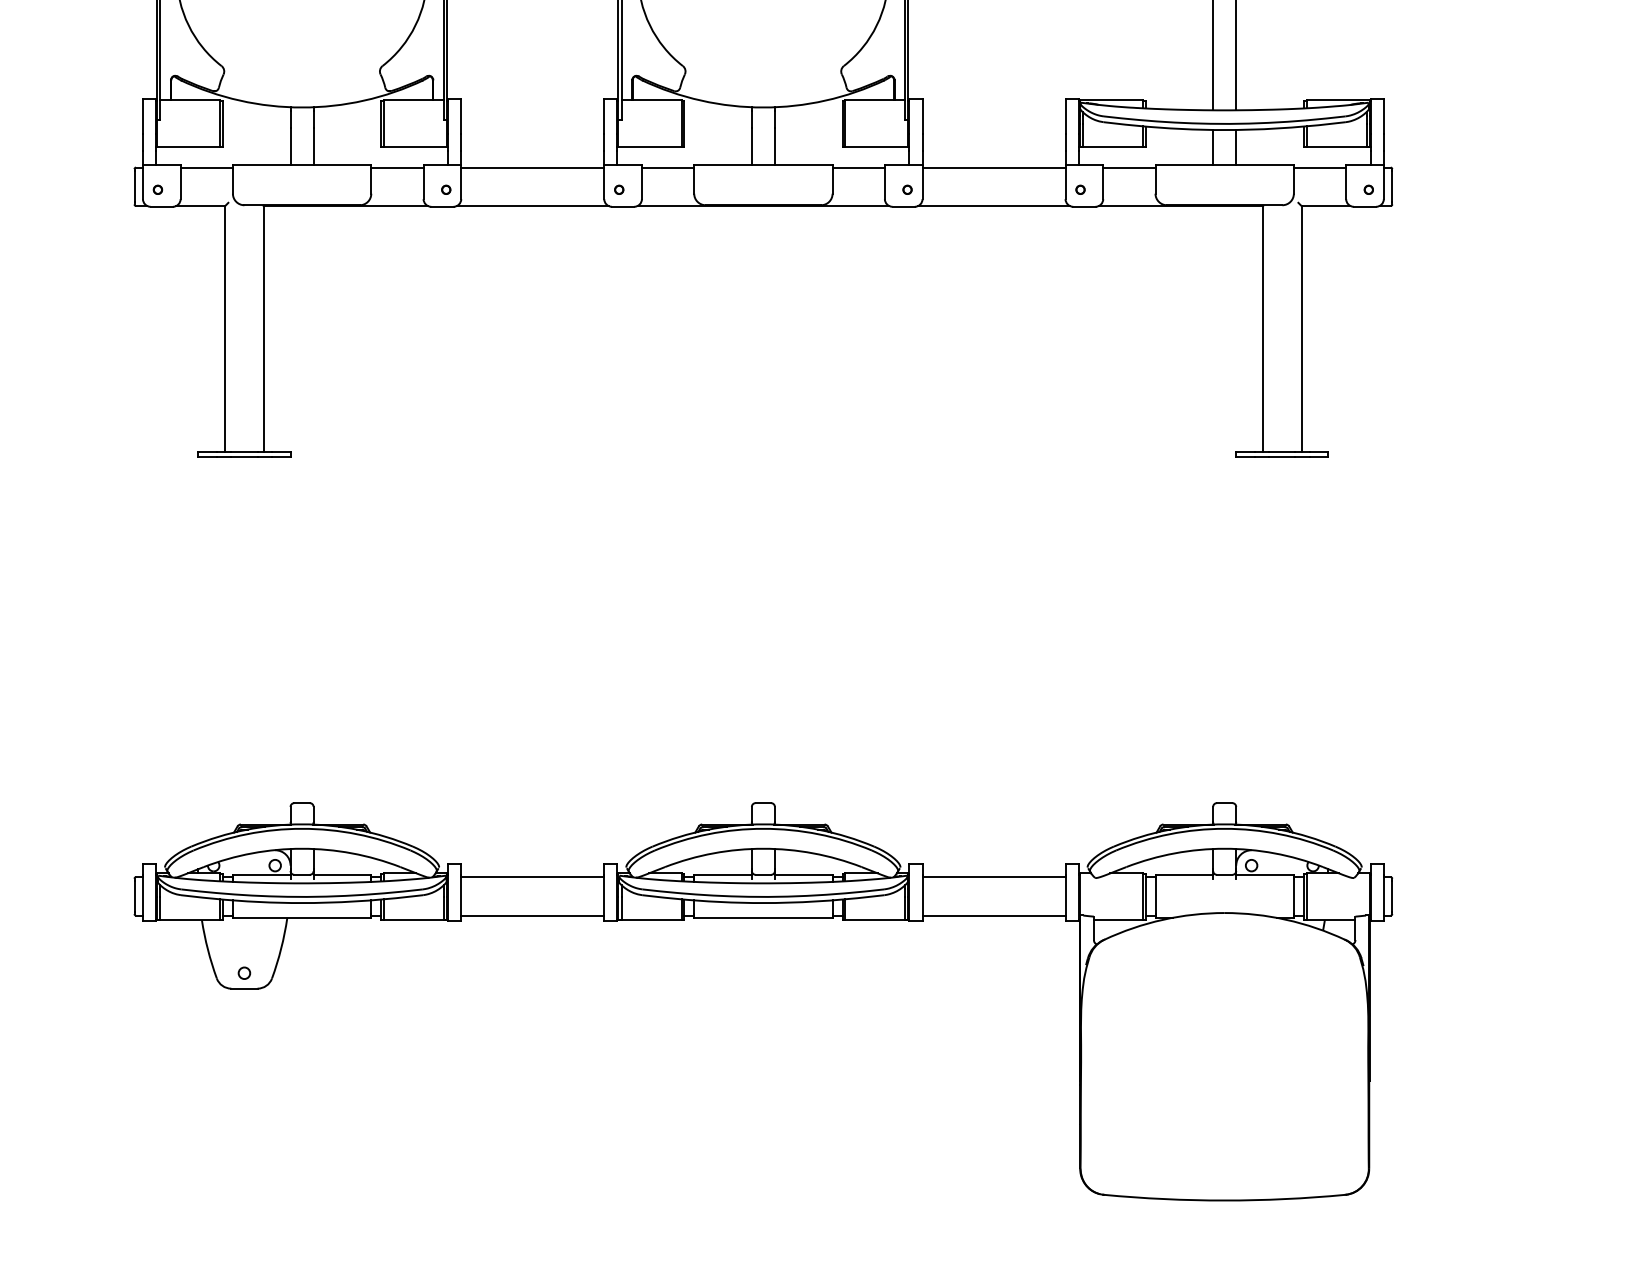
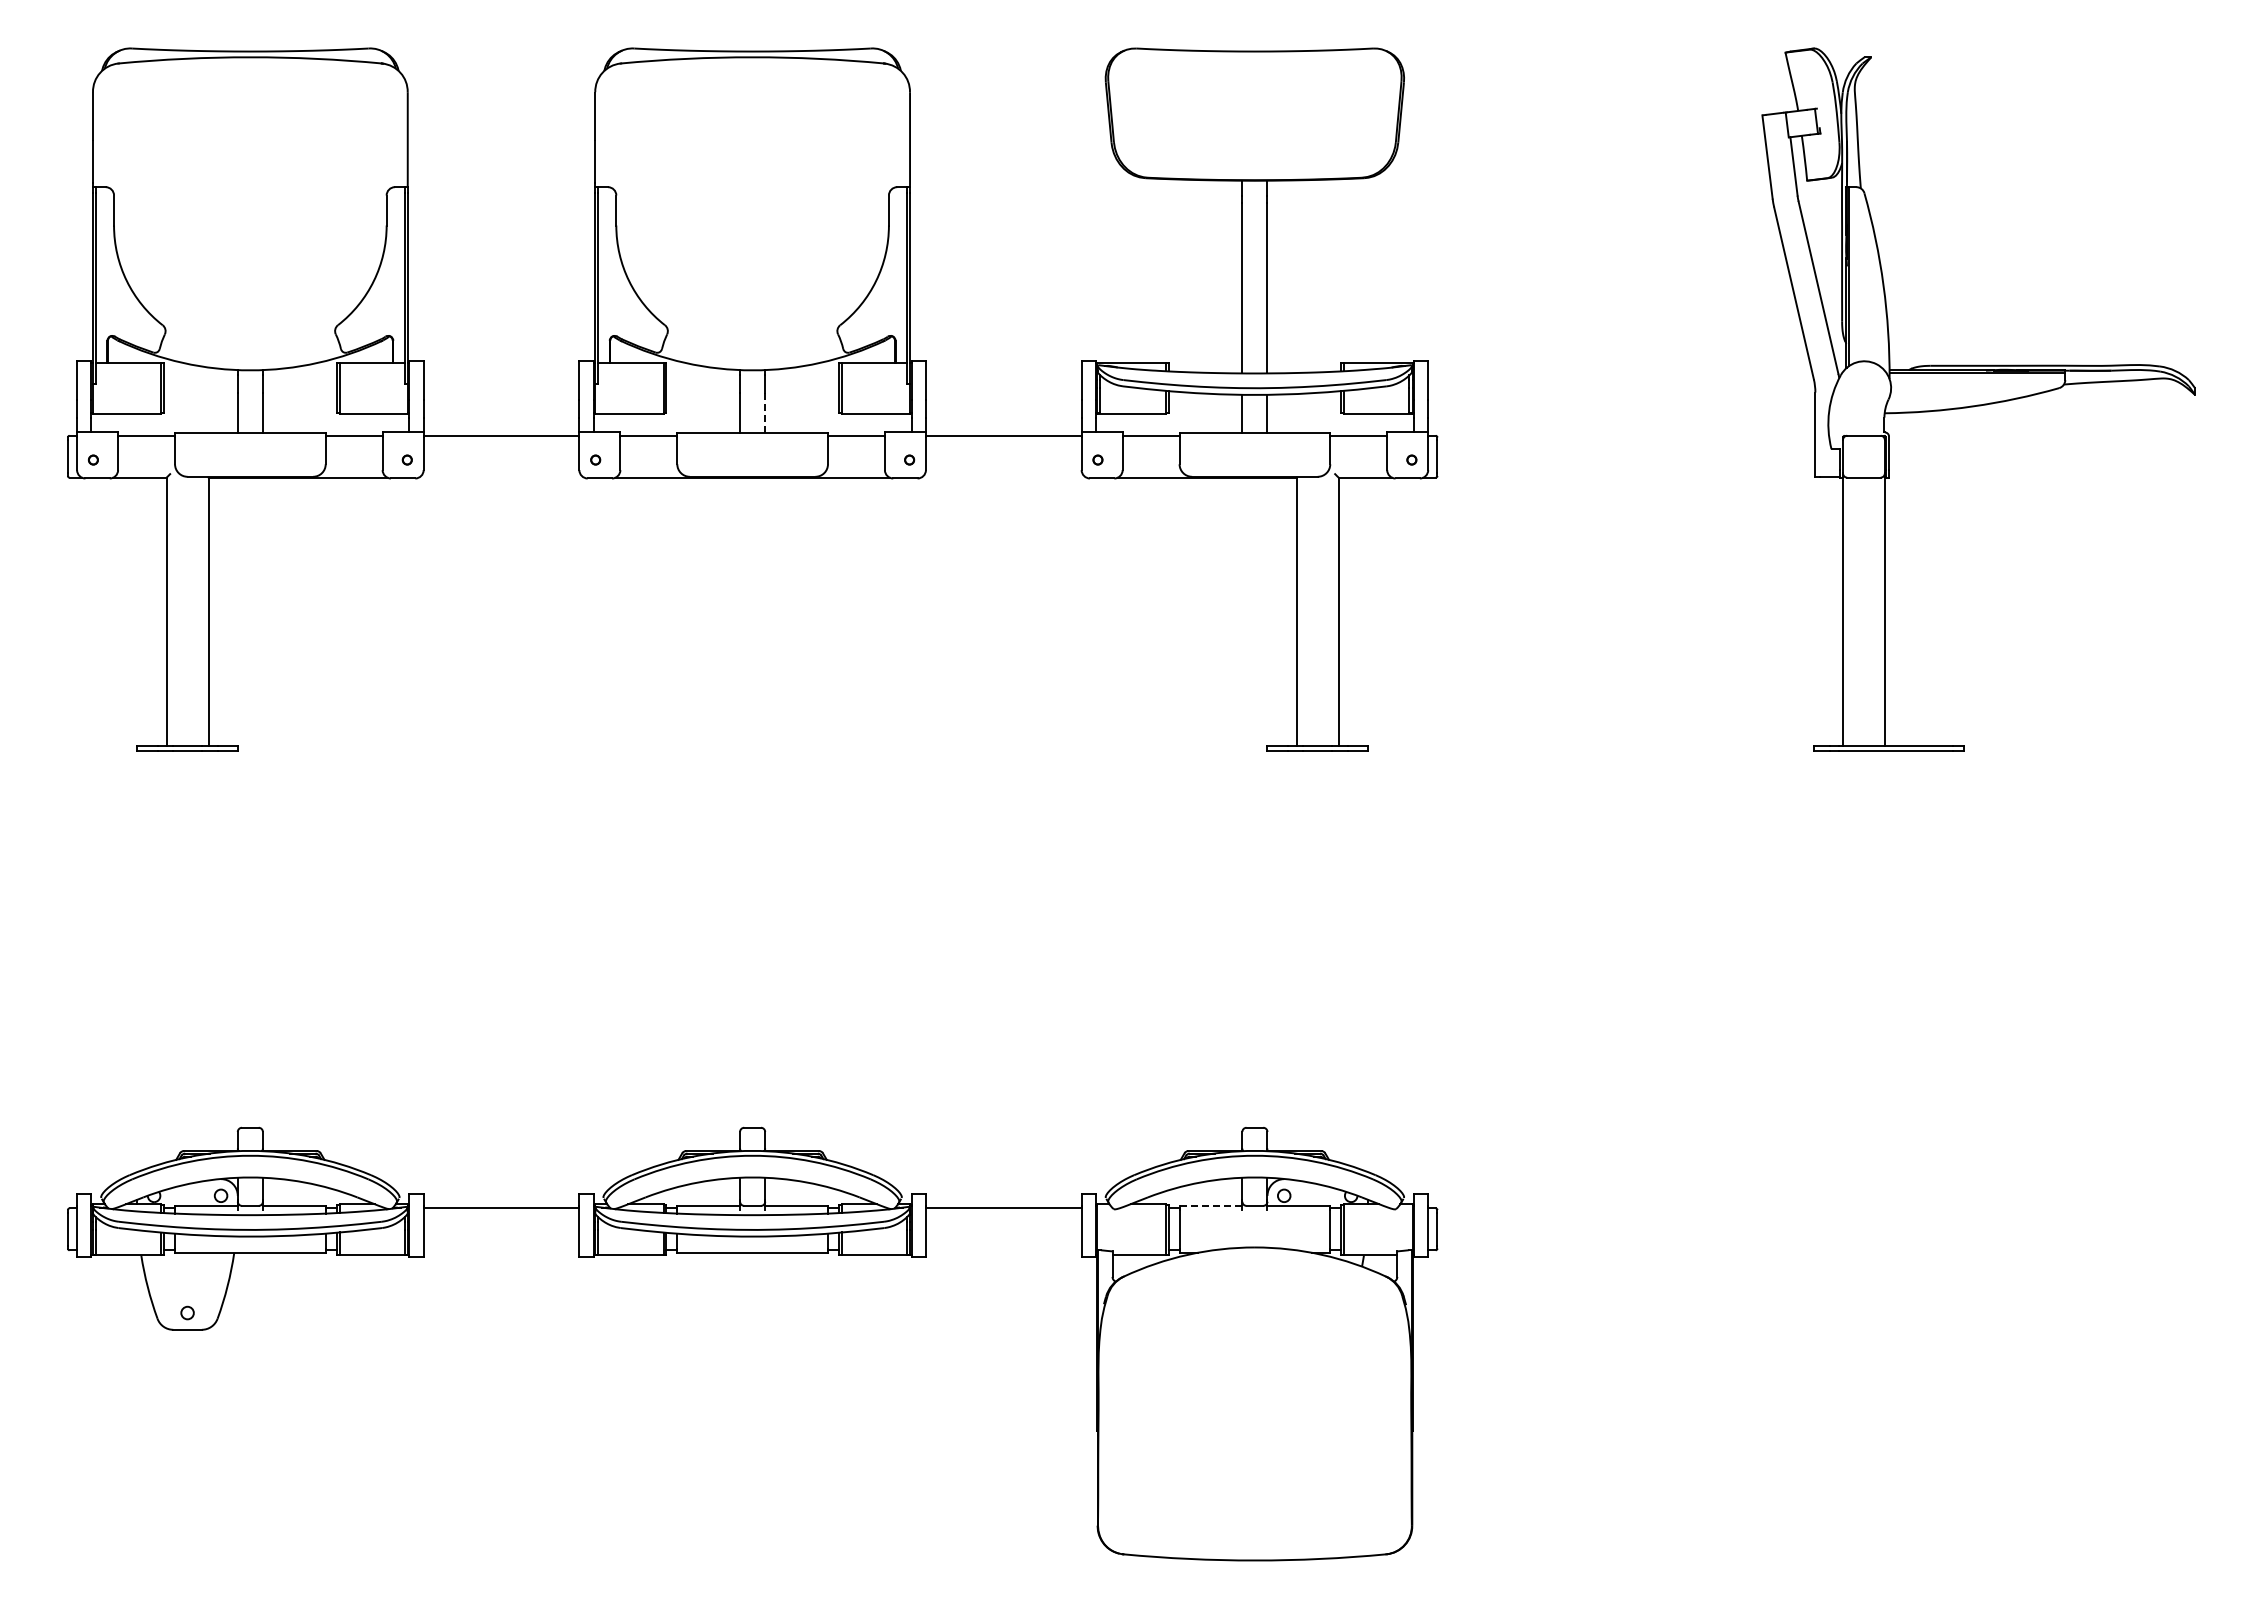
line: (775, 147) -> (765, 413), solid -> dashed
line: (532, 205) -> (501, 477), removed
line: (993, 205) -> (1003, 477), removed
line: (1184, 874) -> (1211, 1205), solid -> dashed
line: (532, 915) -> (501, 1250), removed
line: (993, 915) -> (1003, 1250), removed

